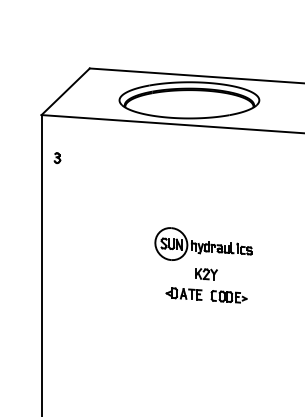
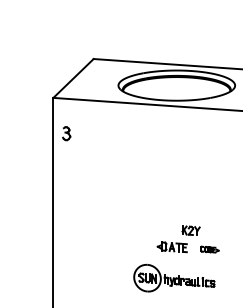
part: (57, 158) -> (66, 134), size x1.6
part: (203, 243) -> (174, 277), moved
part: (228, 296) -> (209, 249), size x0.6

